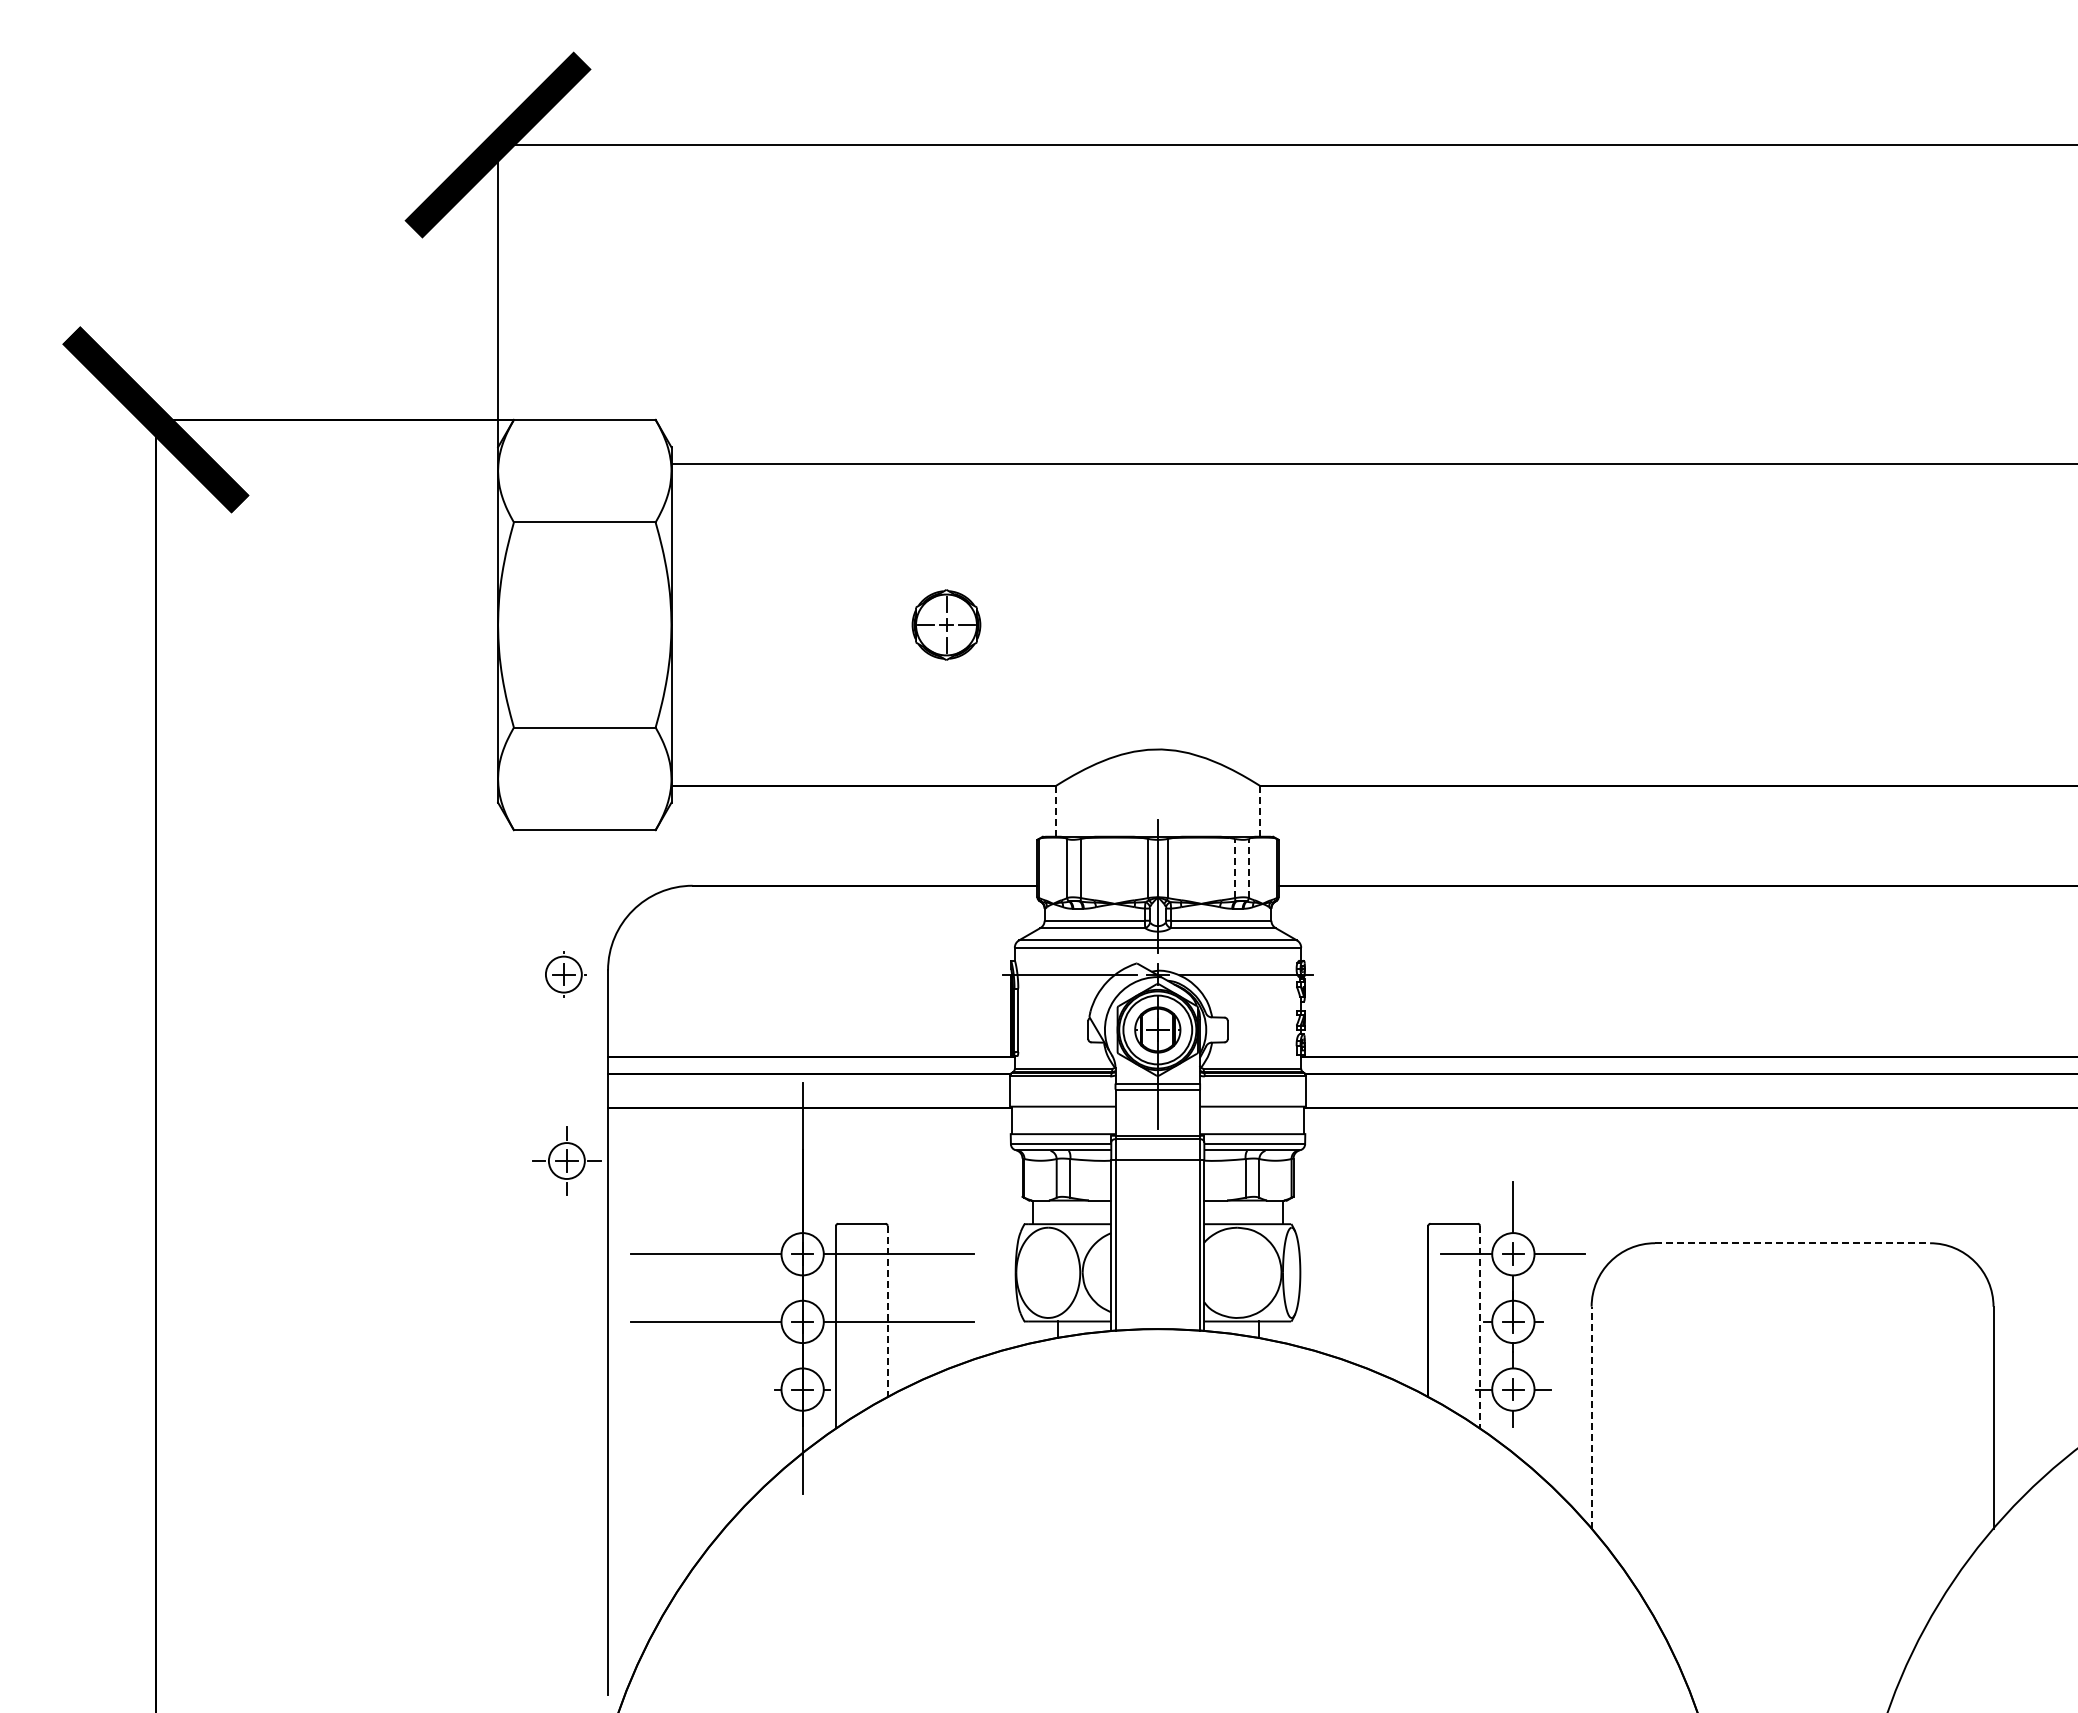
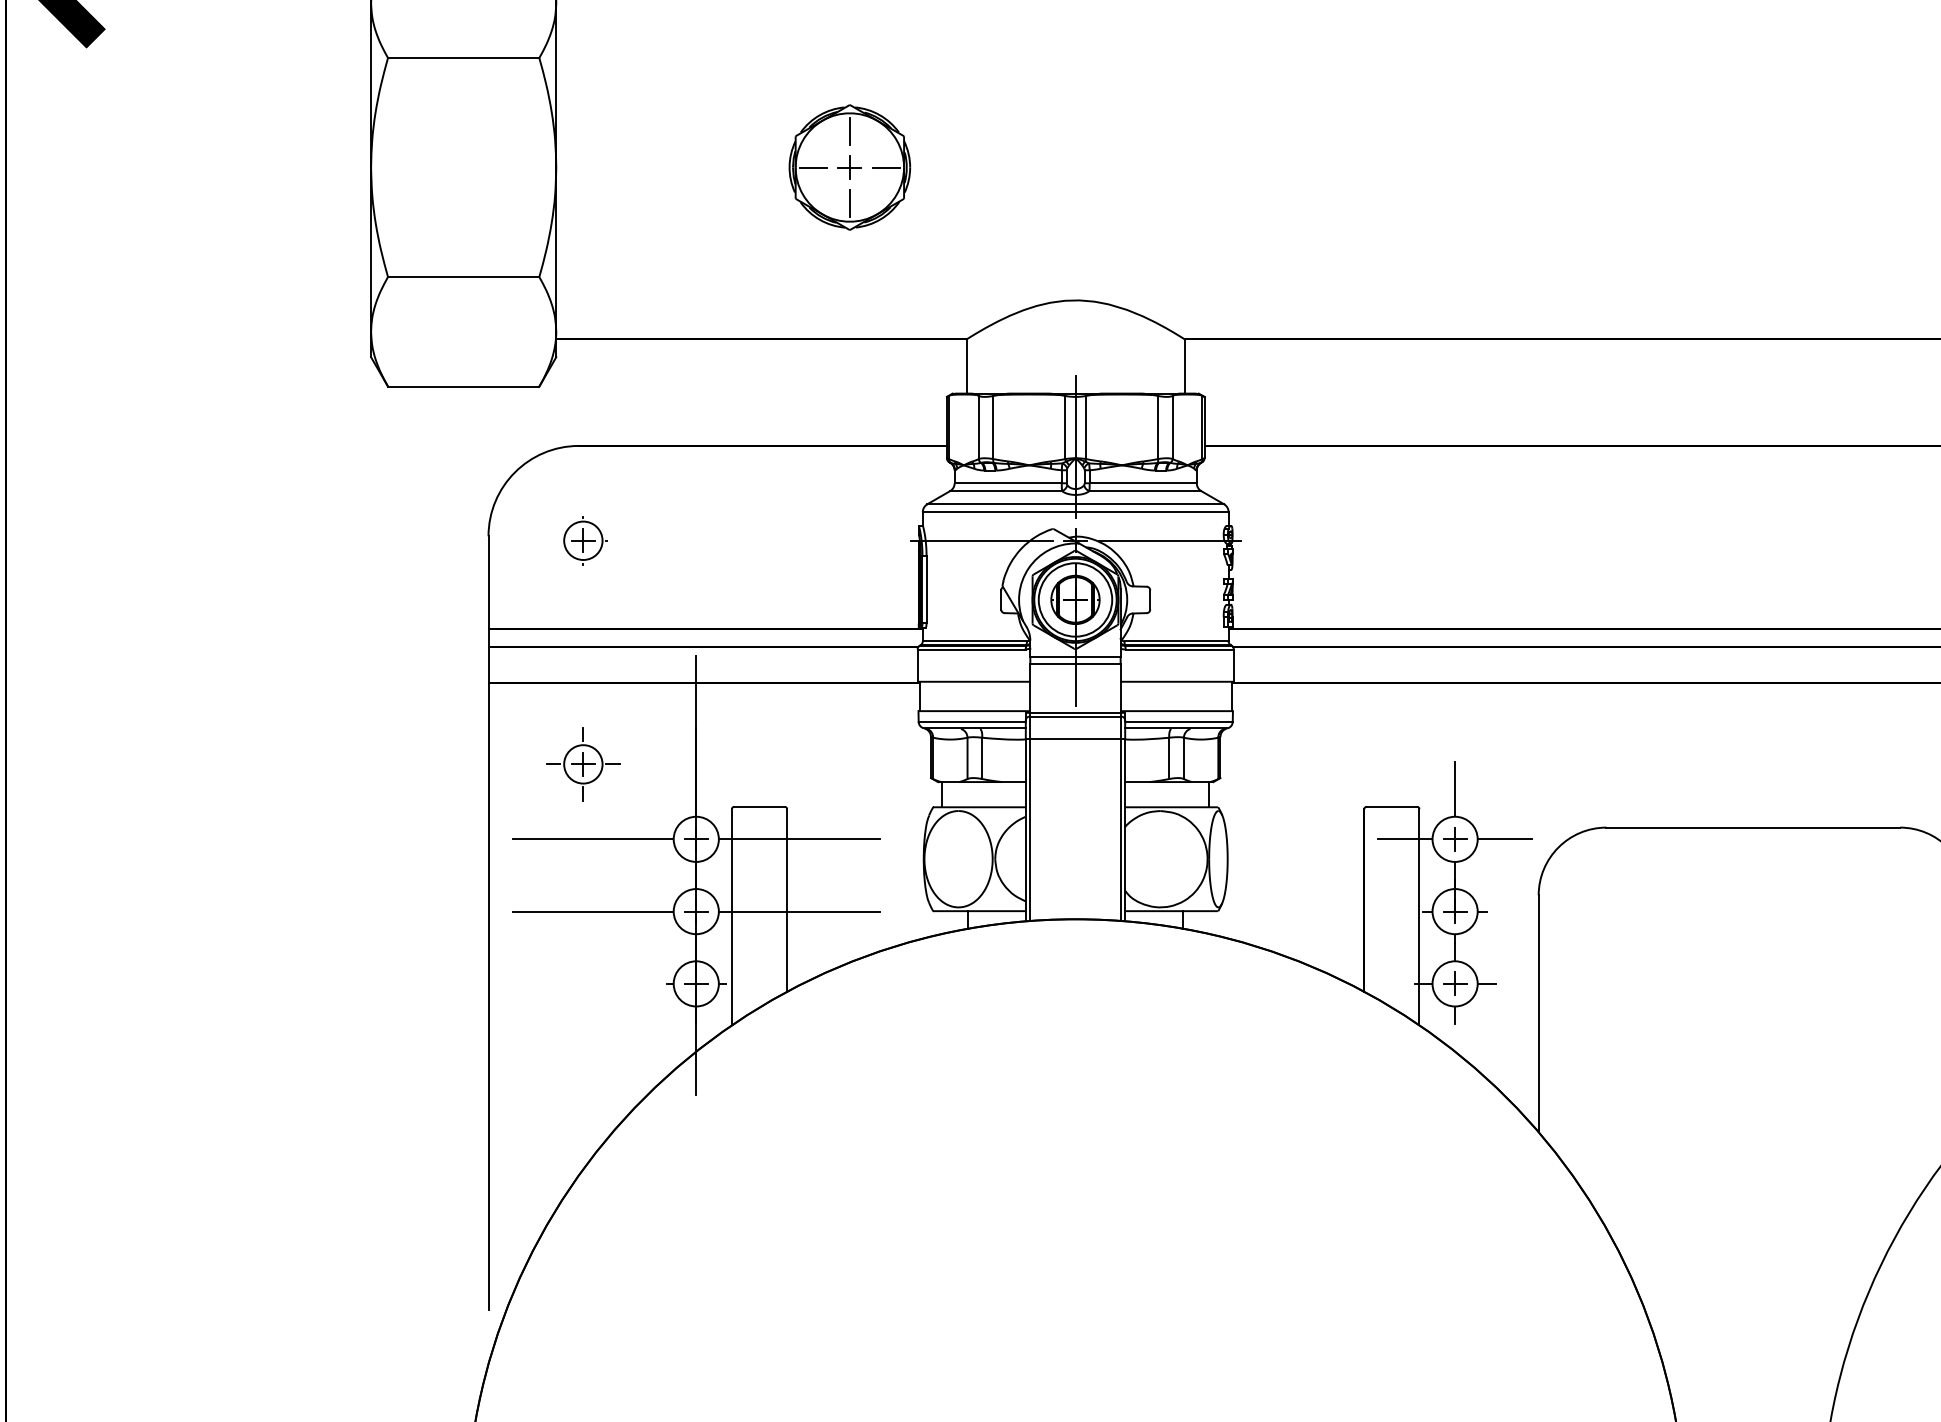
part: (946, 624) -> (849, 166), size x1.67
line: (1260, 810) -> (1185, 365), dashed -> solid
line: (1055, 811) -> (966, 366), dashed -> solid
line: (1235, 868) -> (1158, 427), dashed -> solid
line: (1248, 868) -> (1172, 427), dashed -> solid
part: (565, 974) -> (585, 540), moved
part: (566, 1160) -> (582, 763), moved
line: (1793, 1243) -> (1754, 827), dashed -> solid
line: (887, 1311) -> (786, 900), dashed -> solid
line: (1479, 1327) -> (1418, 917), dashed -> solid
line: (1591, 1417) -> (1538, 1013), dashed -> solid

